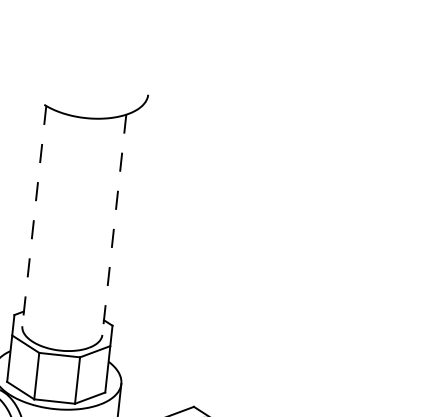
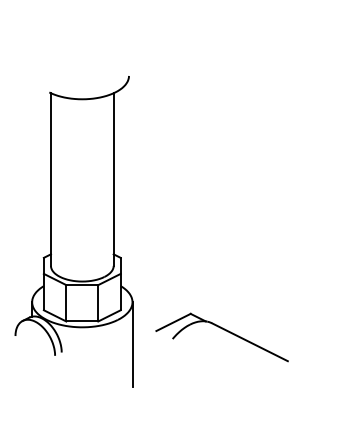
line: (33, 217) -> (50, 180), dashed -> solid
line: (113, 225) -> (113, 180), dashed -> solid

